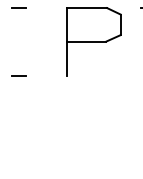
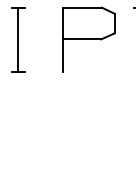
line: (19, 41) -> (18, 39), added

